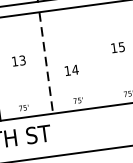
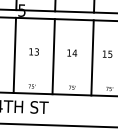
line: (98, 55) -> (92, 57), added
line: (45, 62) -> (53, 56), dashed -> solid
text: (71, 69) -> (72, 52), moved

